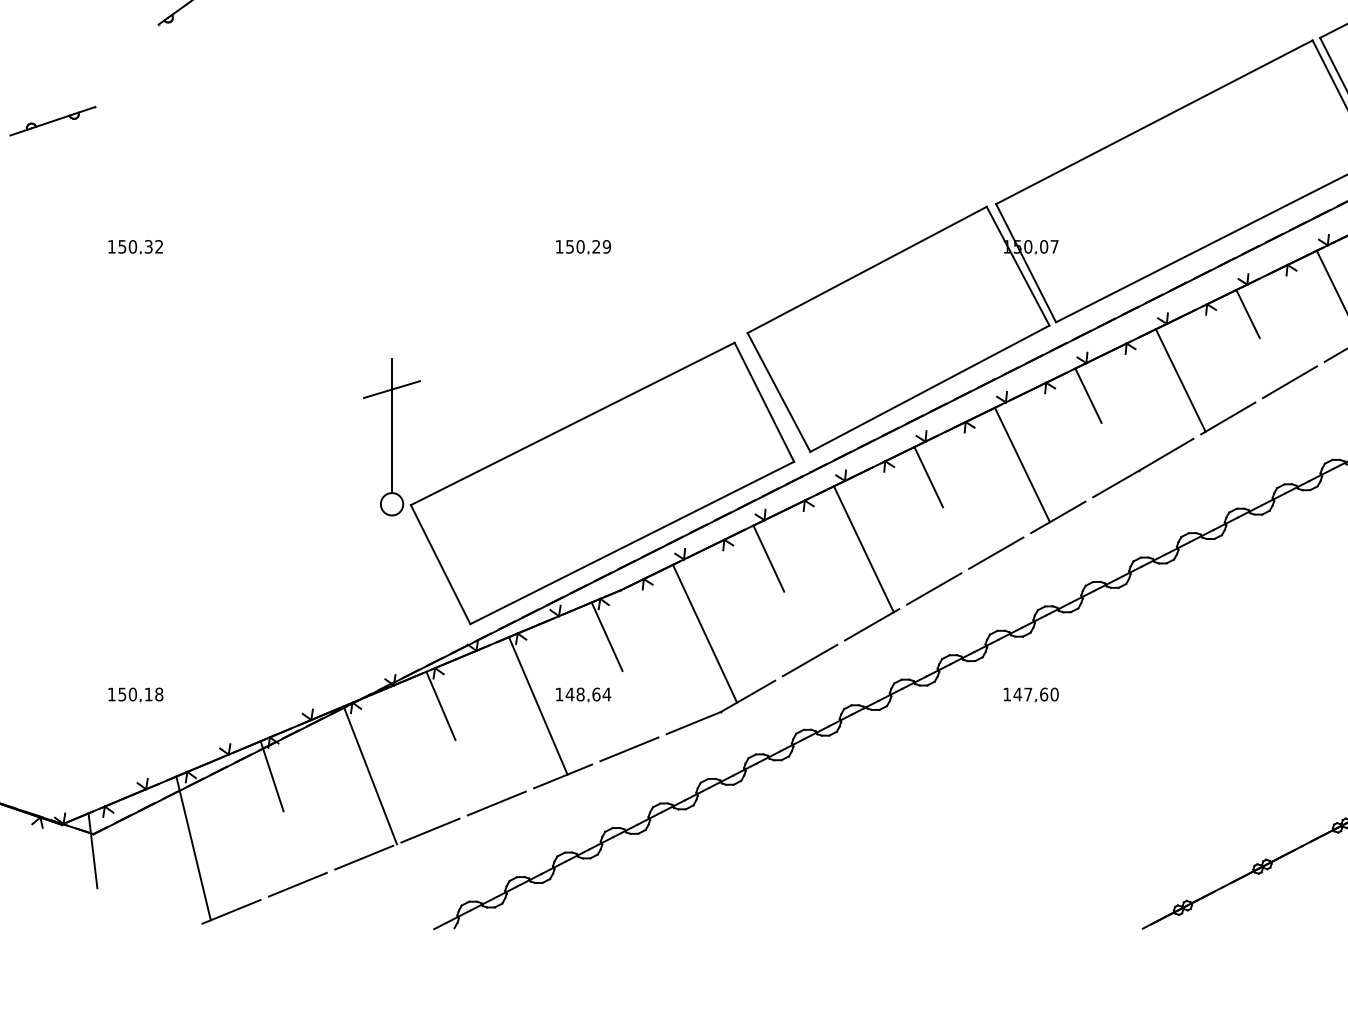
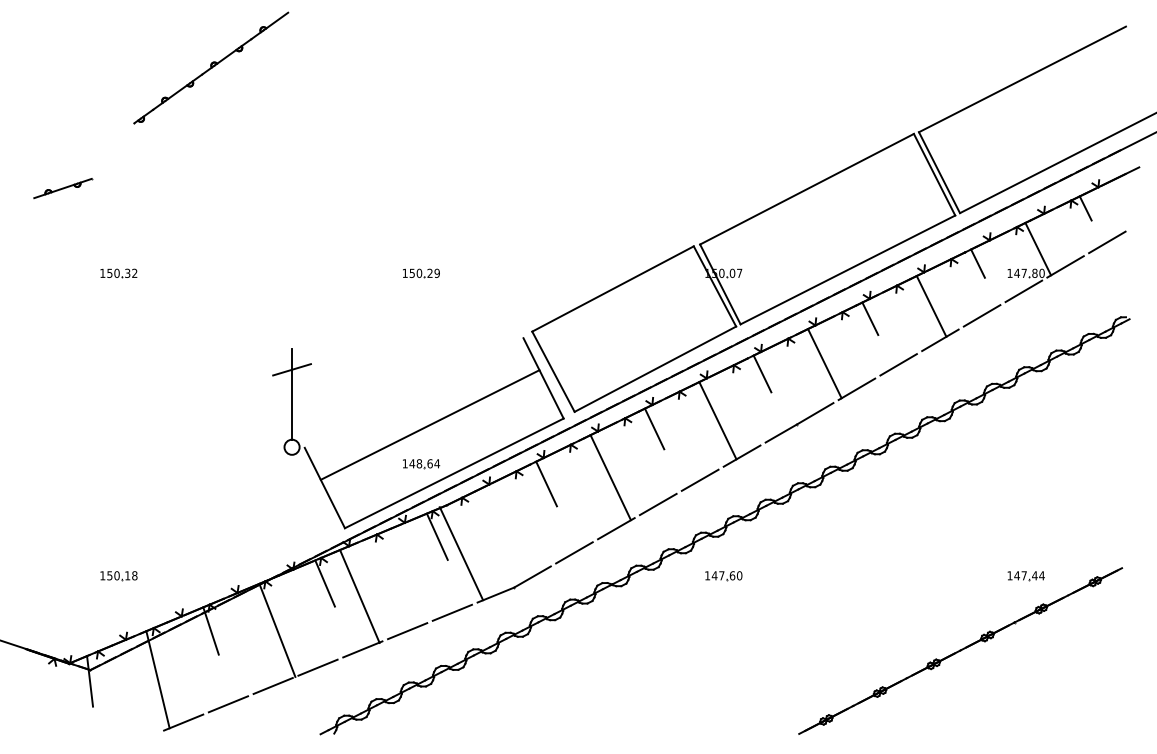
line: (571, 423) -> (429, 424), moved
line: (705, 633) -> (461, 553), moved
part: (583, 695) -> (421, 464), moved
line: (537, 705) -> (359, 596), moved

